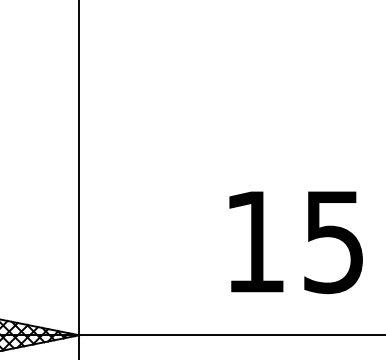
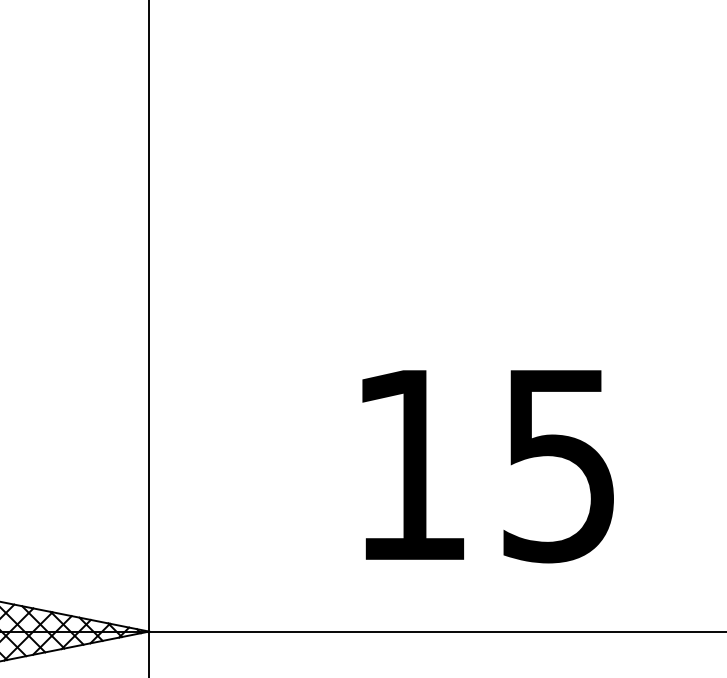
text: (295, 242) -> (486, 466), moved

